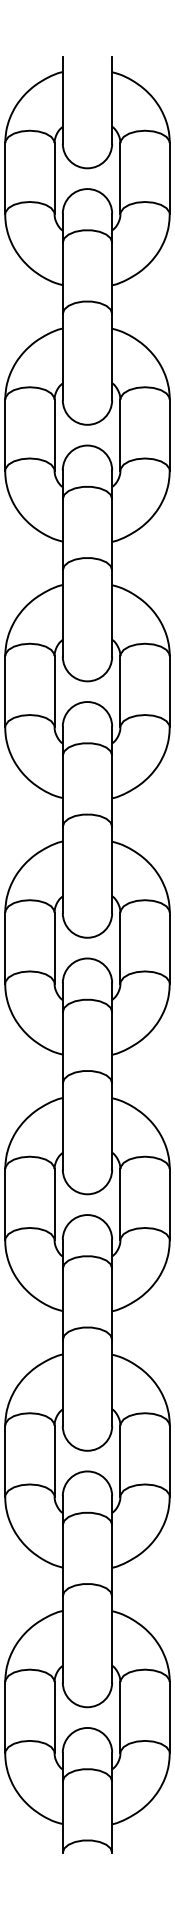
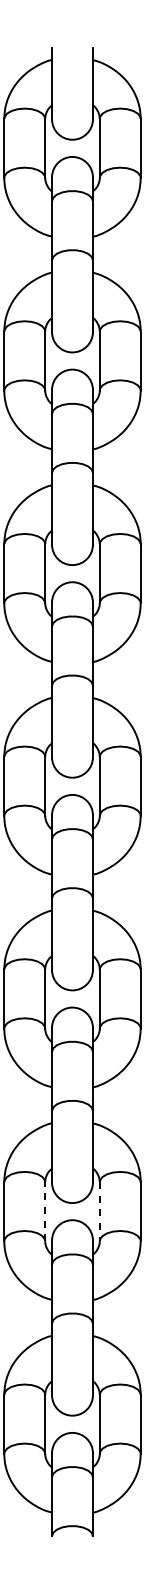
line: (54, 1461) -> (45, 1211), solid -> dashed
line: (120, 1461) -> (99, 1211), solid -> dashed

